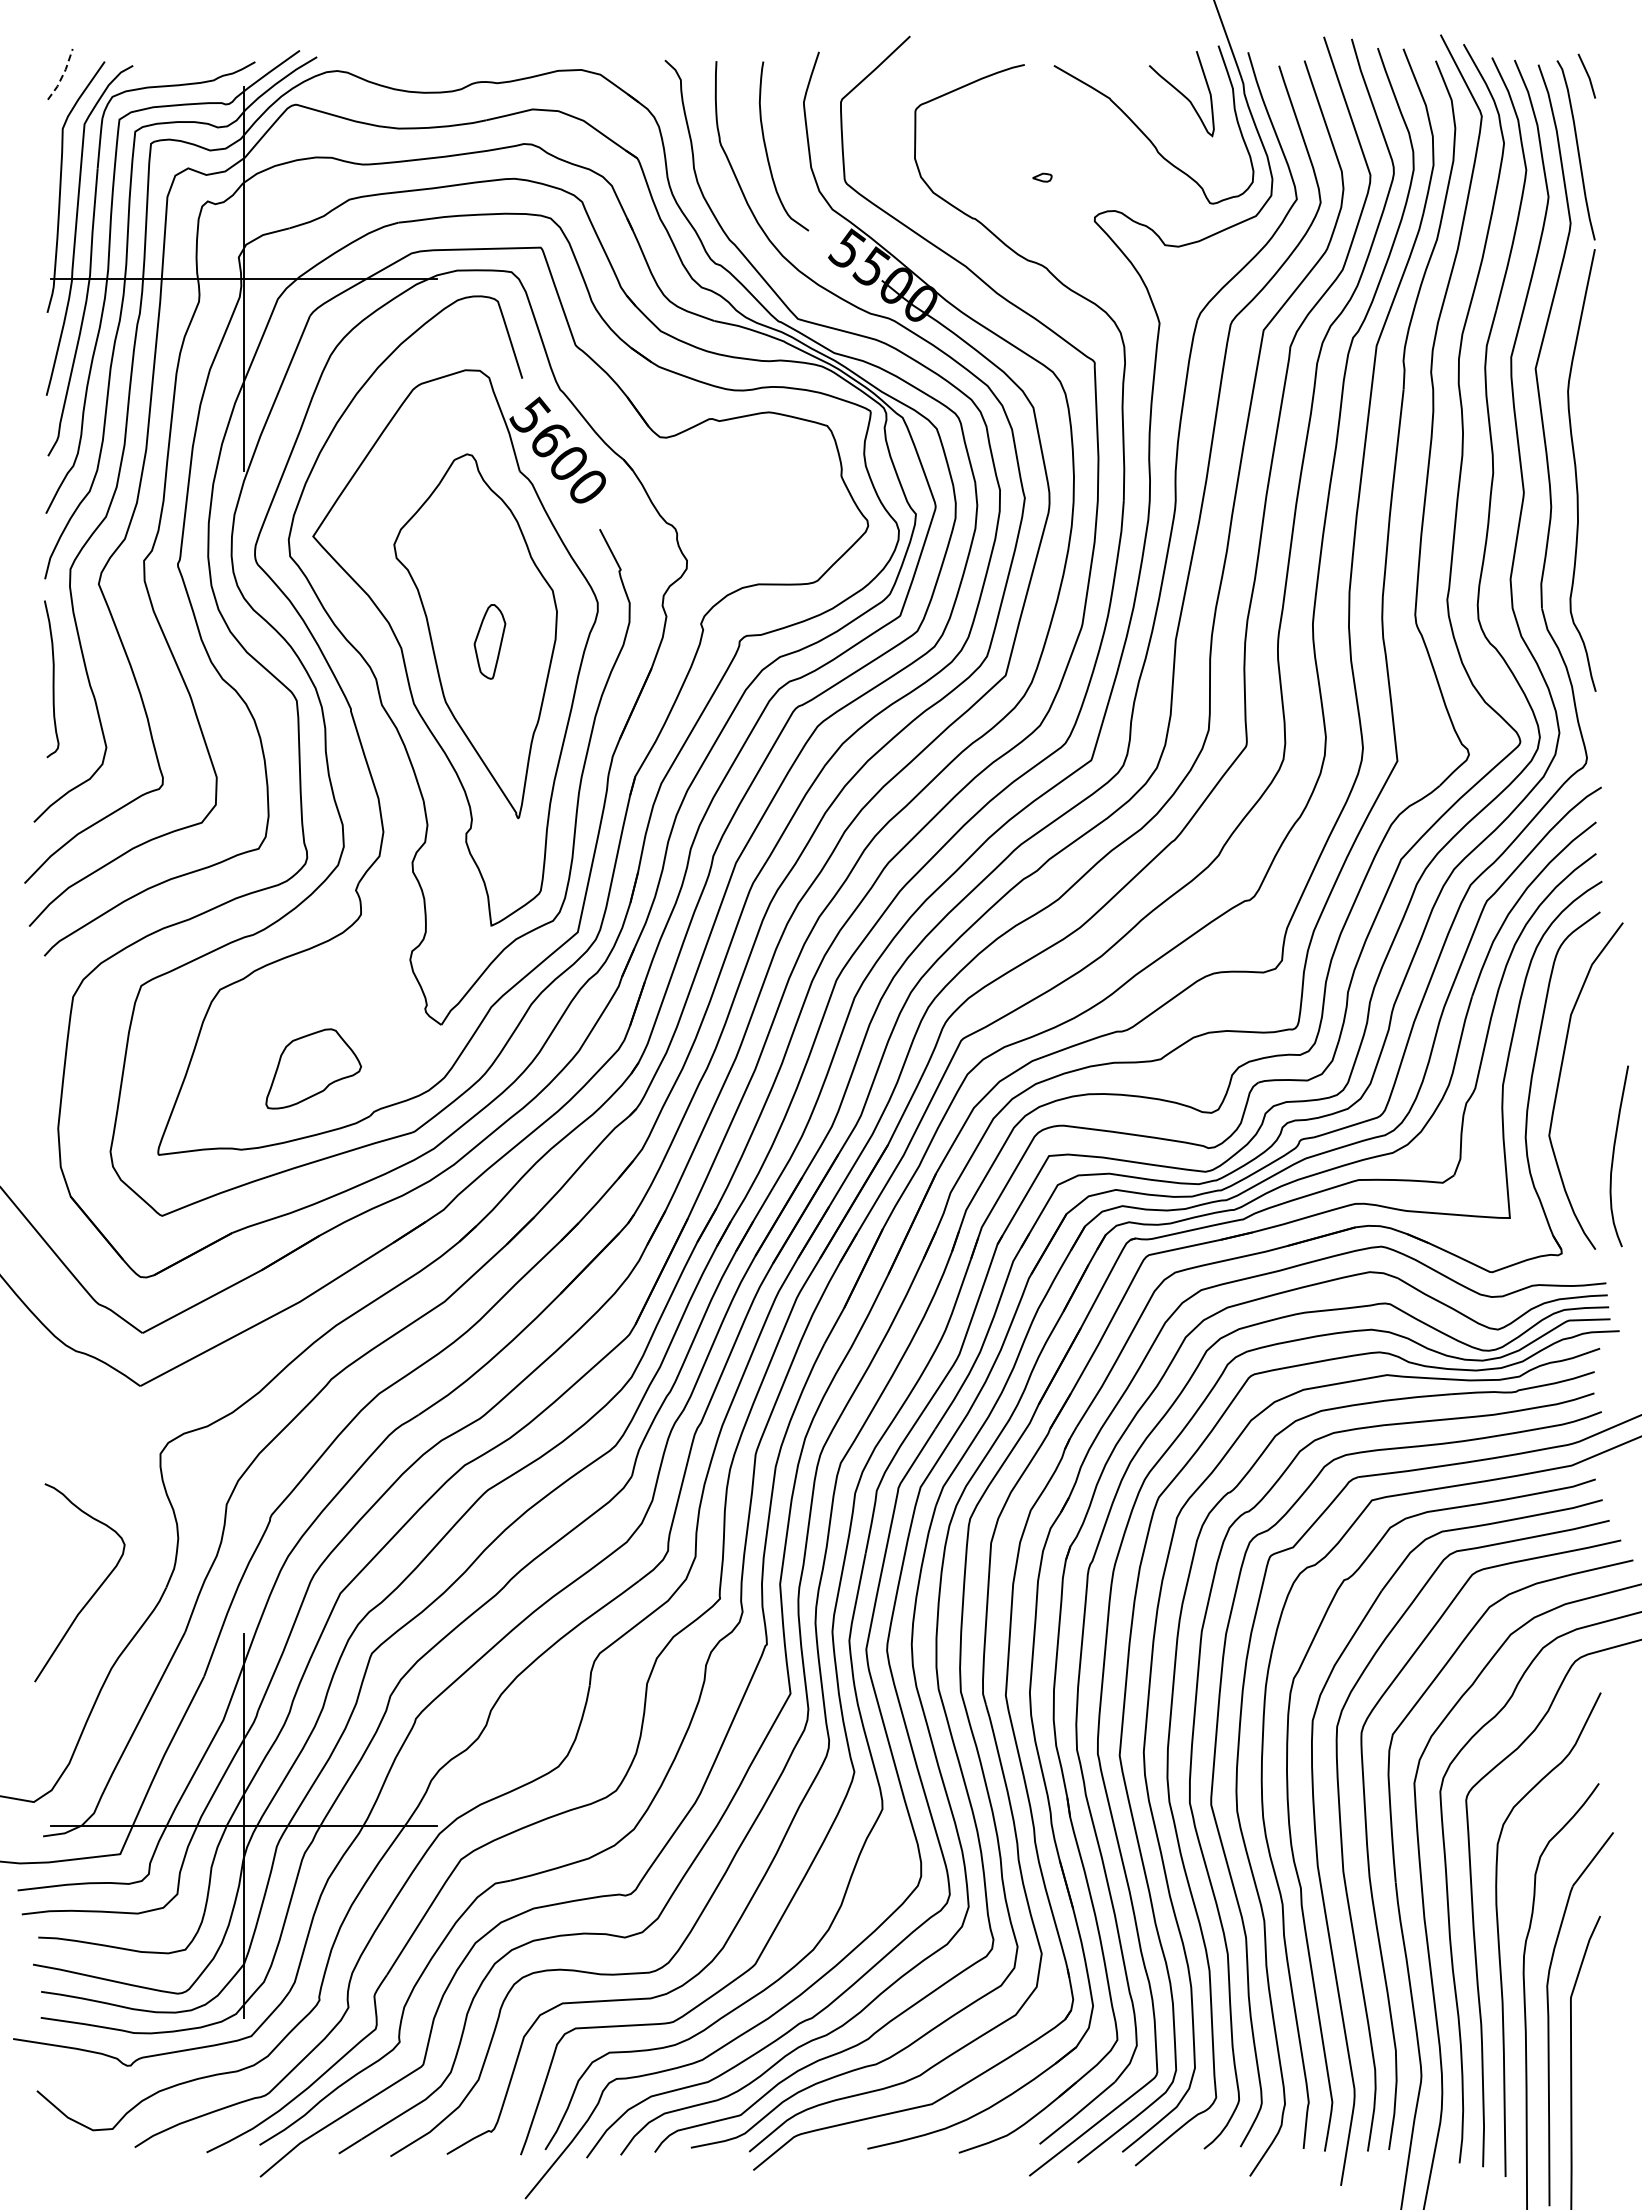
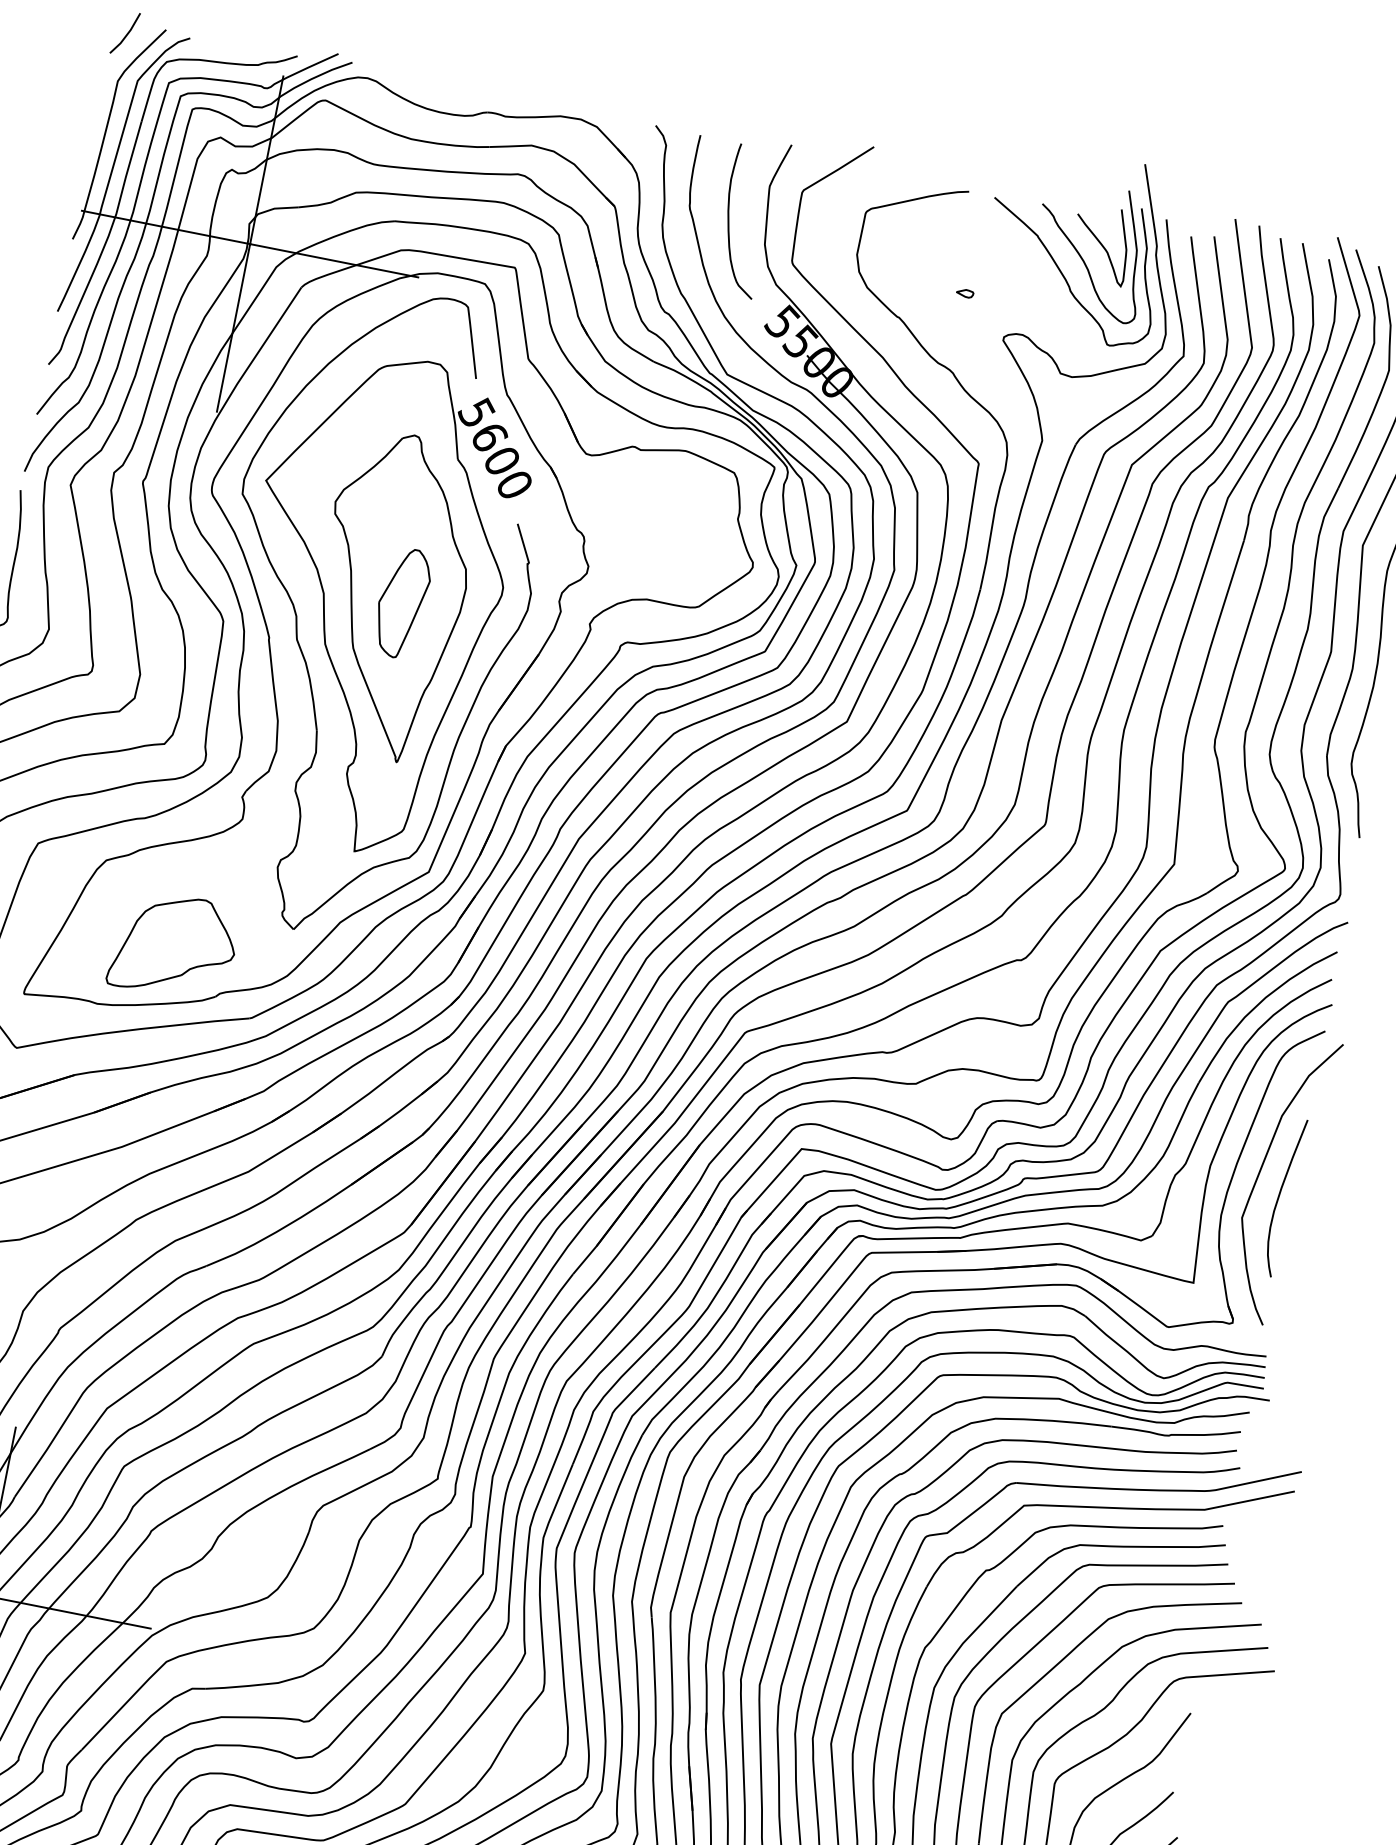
line: (62, 75) -> (126, 34), dashed -> solid
curve: (1162, 111) -> (1081, 256), added
part: (489, 641) -> (401, 602), size x1.67
part: (313, 1068) -> (174, 945), size x1.43
curve: (1614, 1155) -> (1280, 1196), moved

